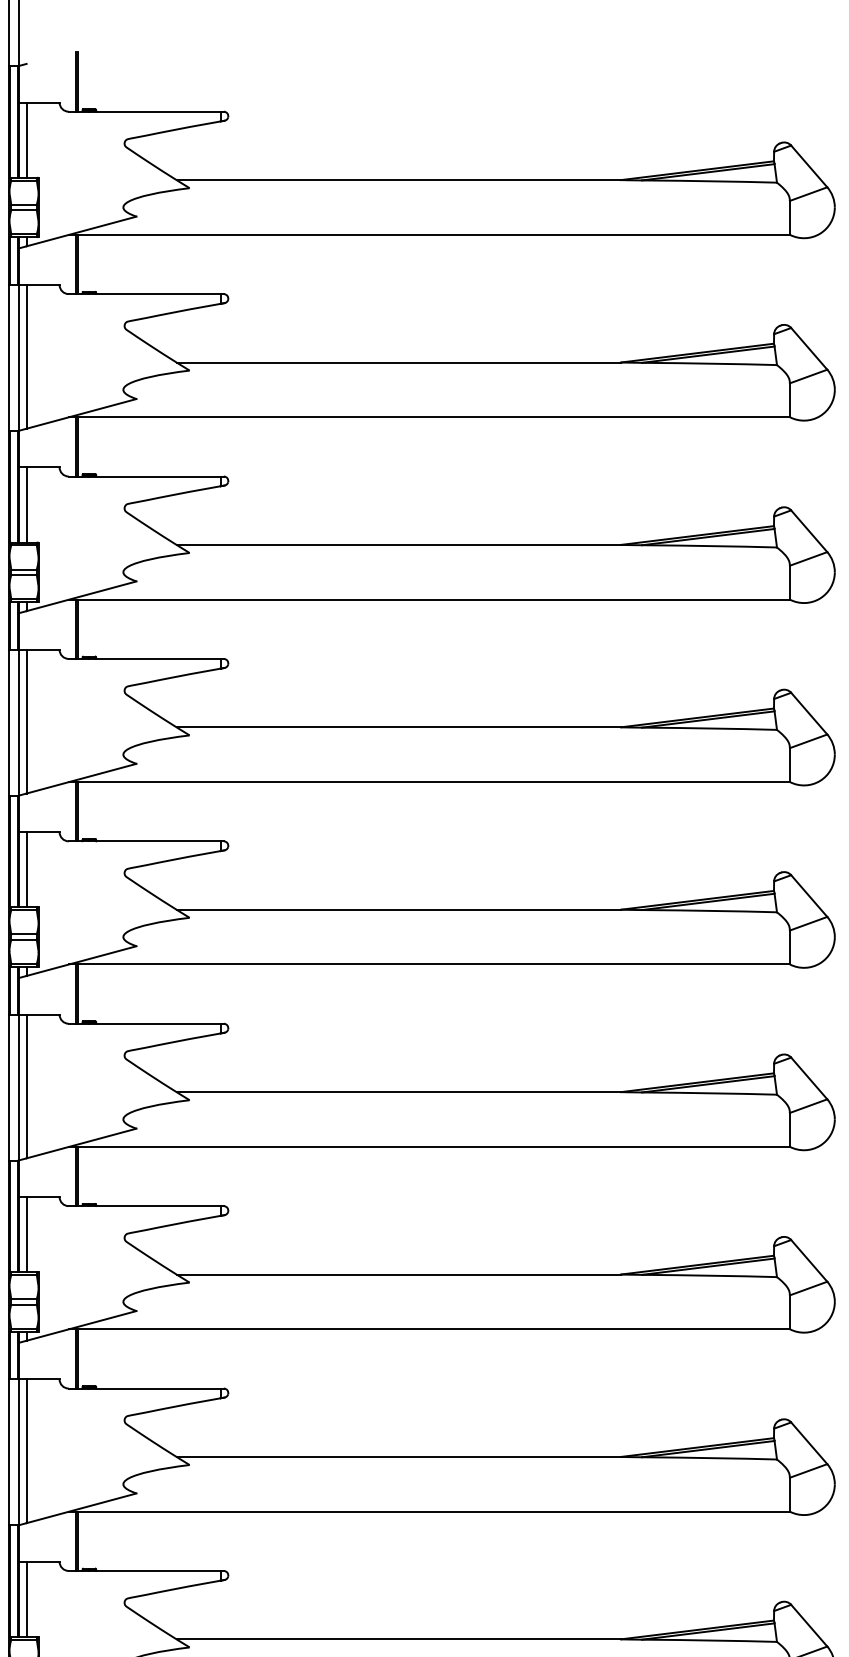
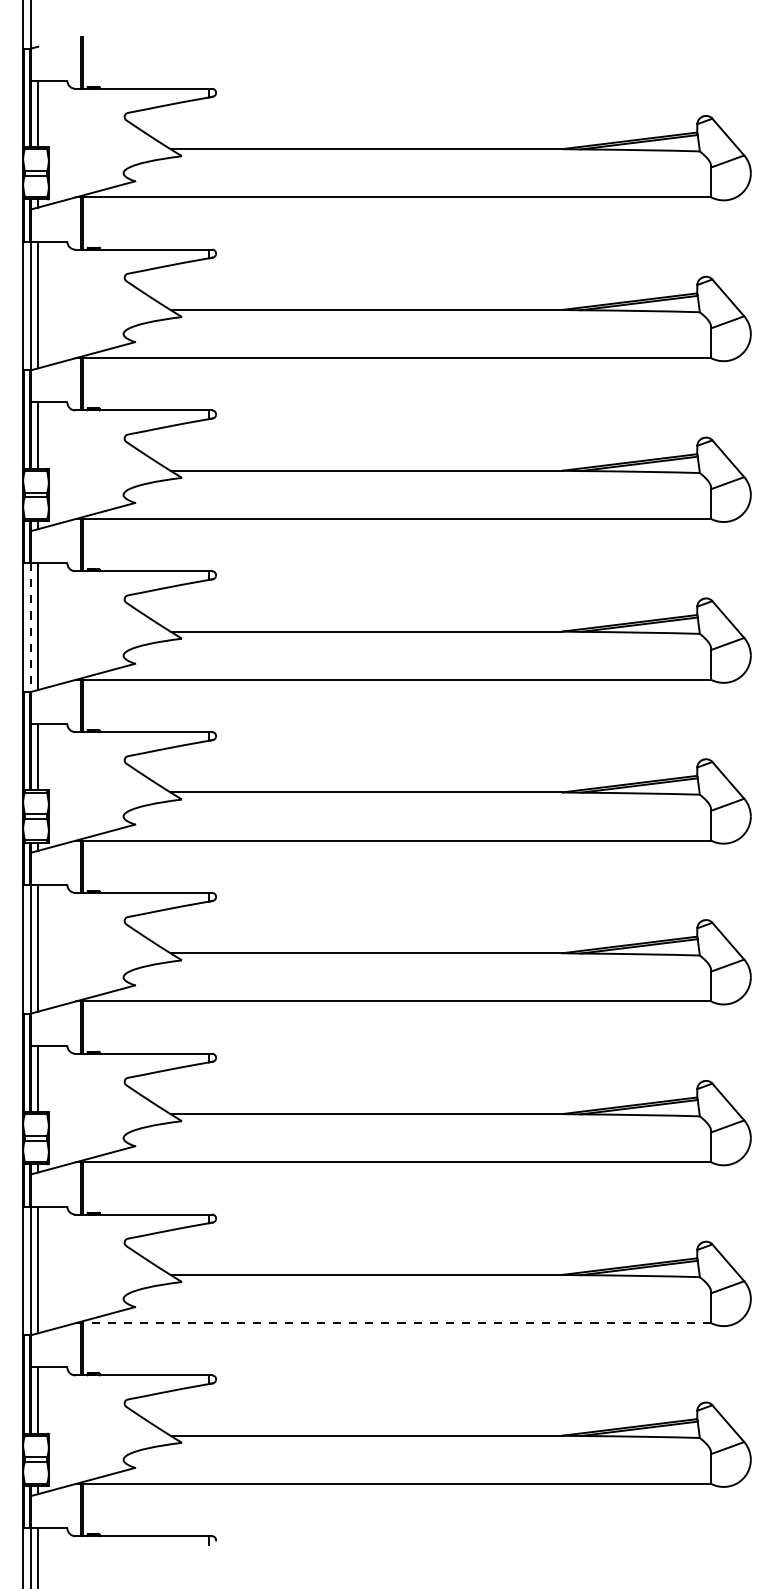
line: (18, 723) -> (31, 628), solid -> dashed
line: (429, 1512) -> (393, 1323), solid -> dashed

